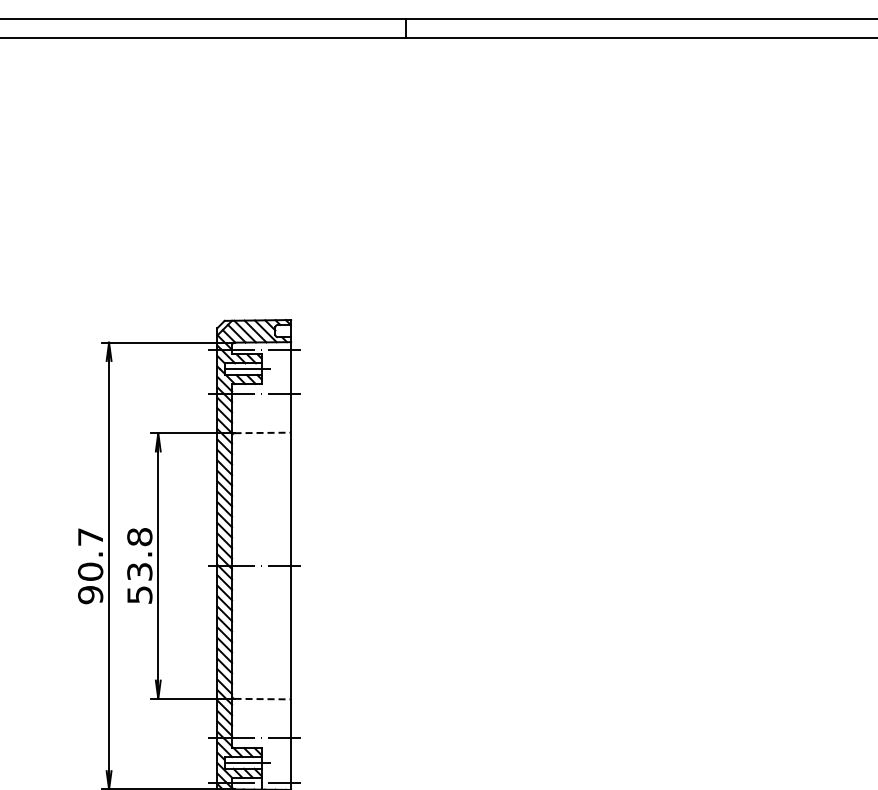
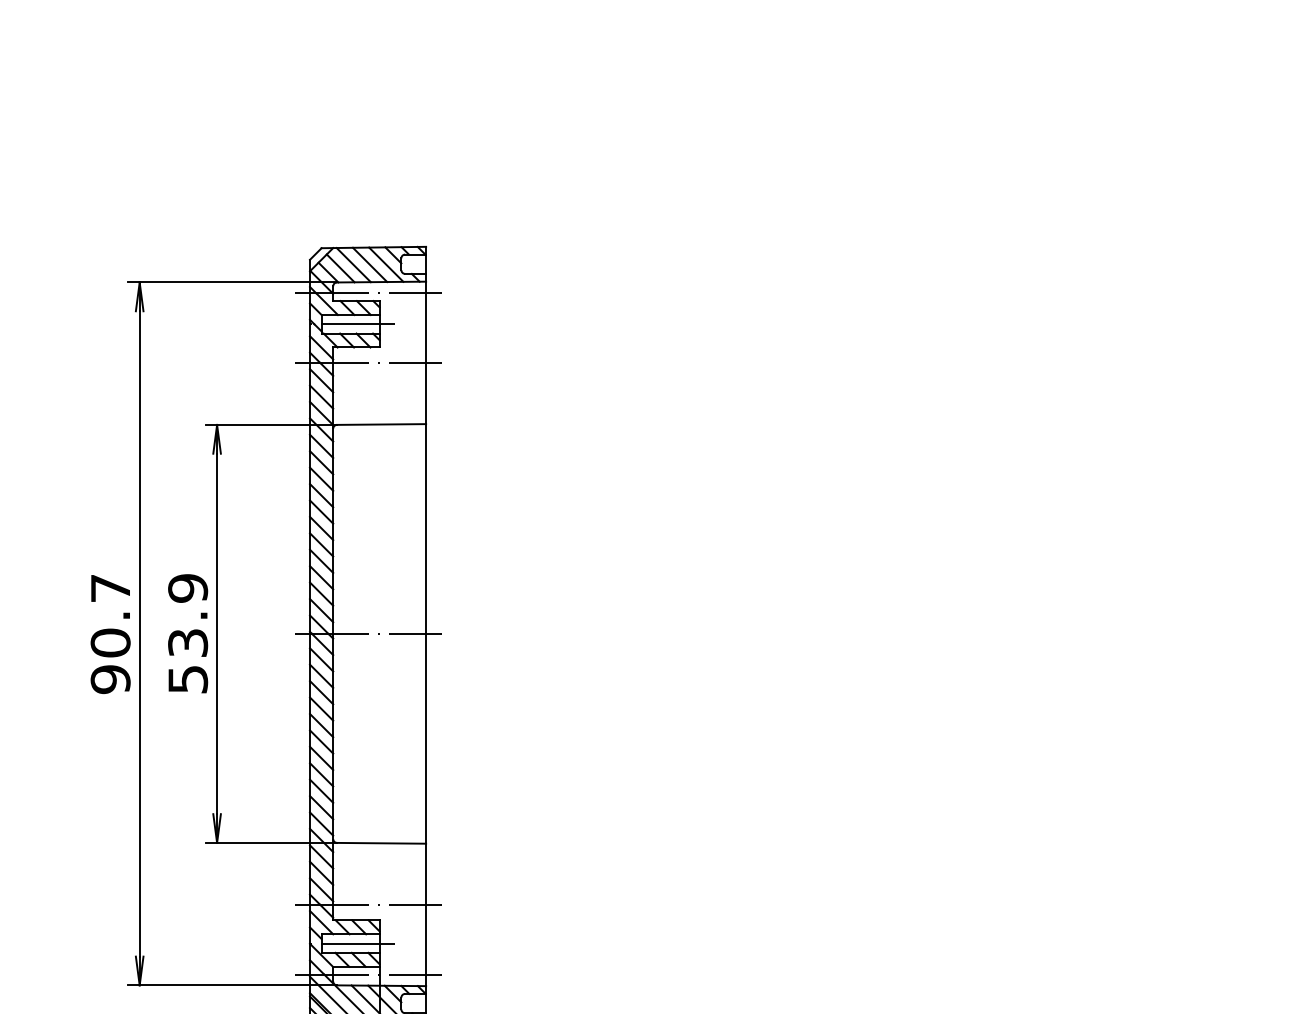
line: (263, 432) -> (382, 423), dashed -> solid
text: (139, 537) -> (187, 589), 53.8 -> 53.9
line: (263, 699) -> (382, 843), dashed -> solid

